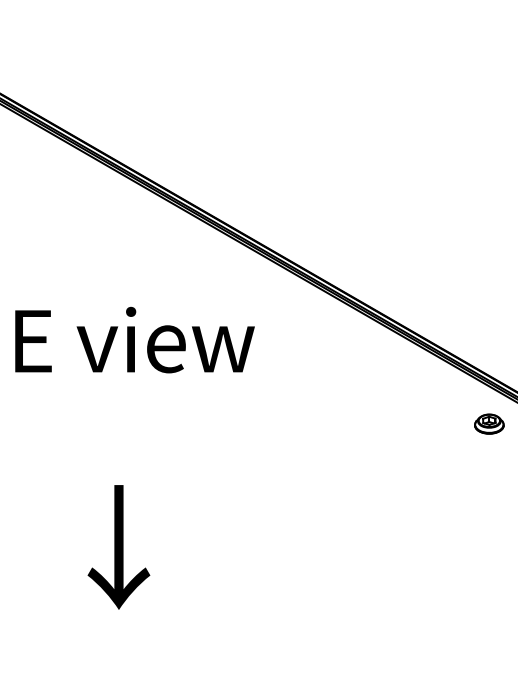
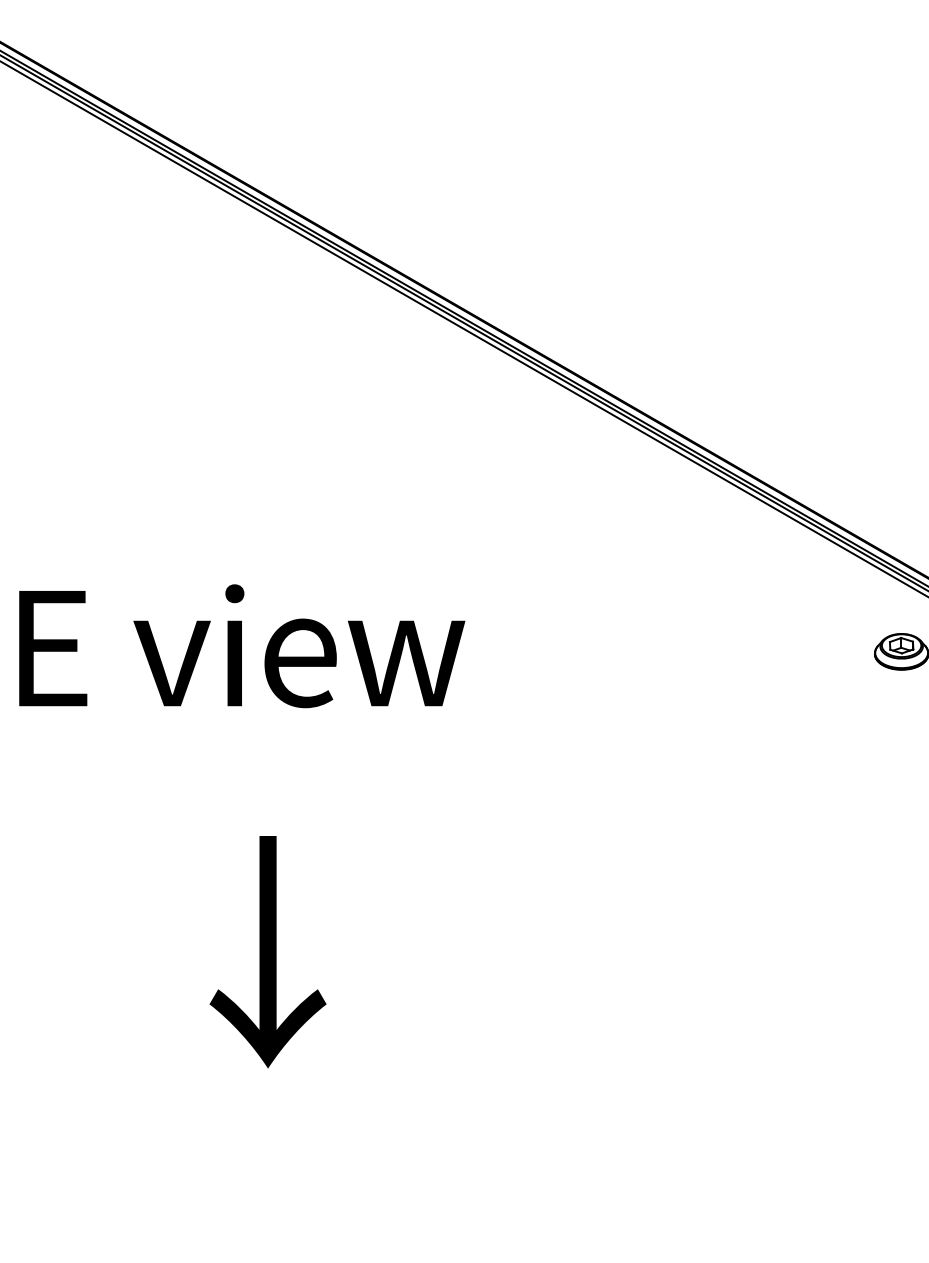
text: (134, 339) -> (241, 645), moved
text: (118, 547) -> (267, 952), moved

